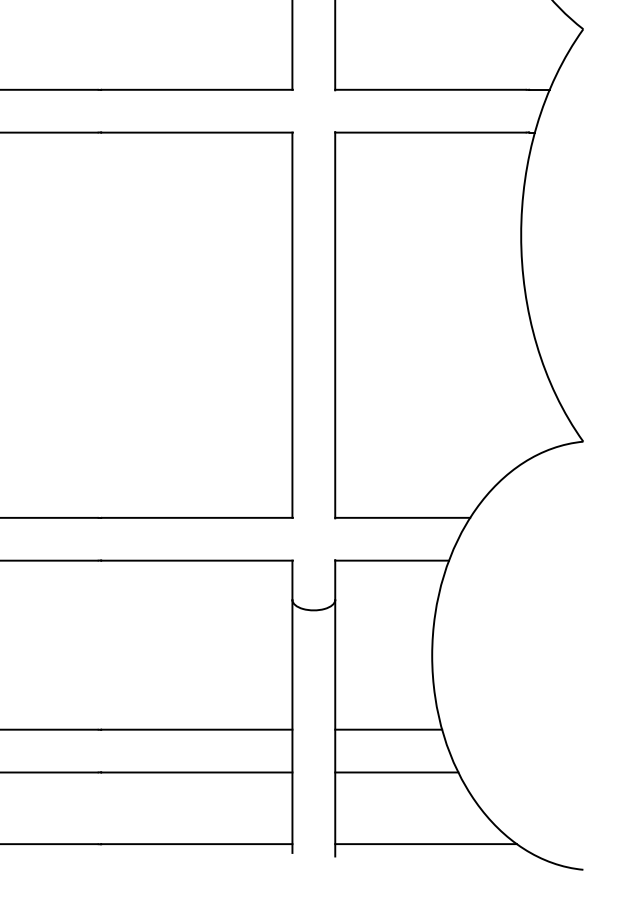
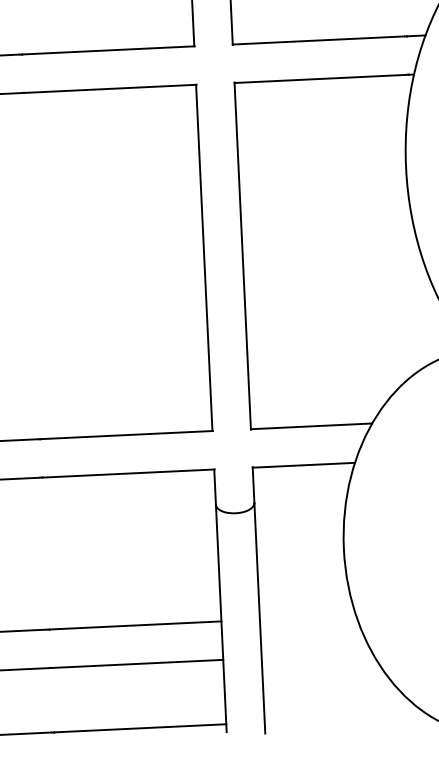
line: (388, 729) -> (307, 617), removed
line: (396, 772) -> (316, 655), removed
line: (425, 844) -> (345, 718), removed

